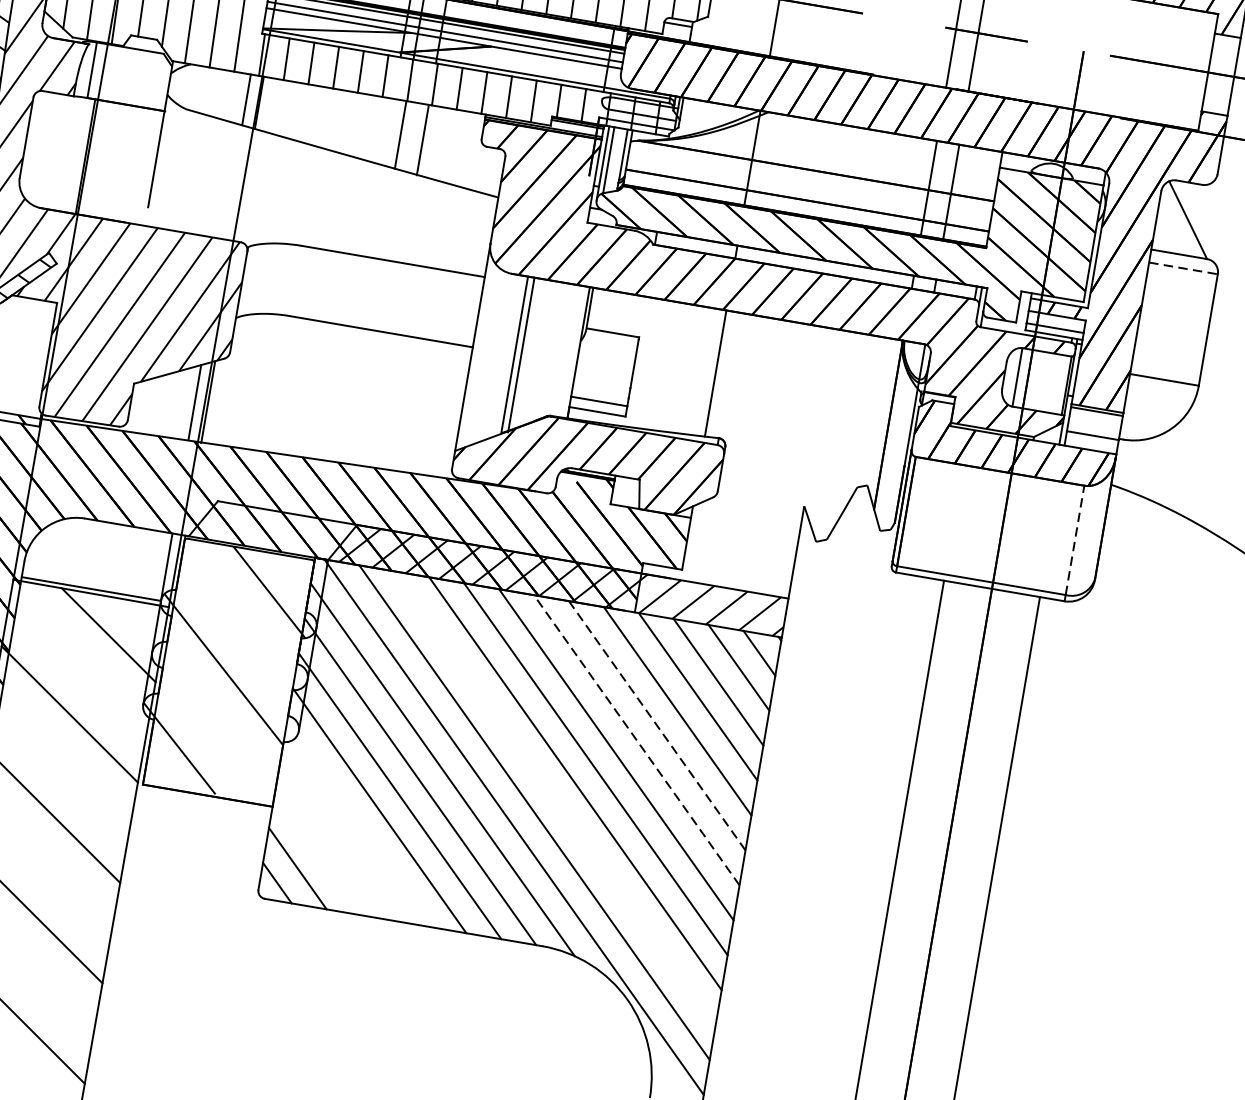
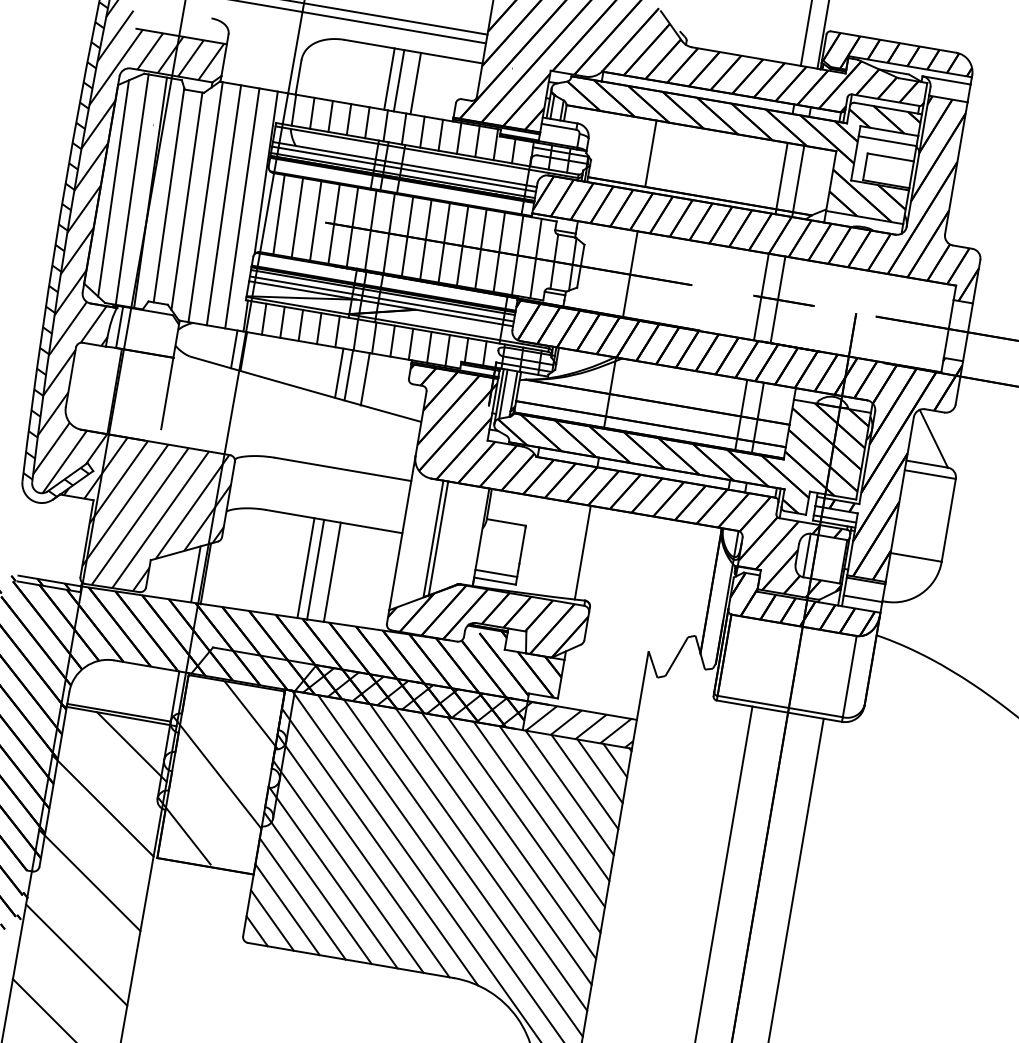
line: (388, 130) -> (339, 372), added
line: (1183, 268) -> (930, 474), dashed -> solid
line: (342, 393) -> (305, 567), added
line: (355, 396) -> (315, 569), added
line: (377, 398) -> (331, 571), added
line: (1074, 540) -> (849, 676), dashed -> solid
line: (657, 724) -> (539, 813), dashed -> solid
line: (635, 739) -> (523, 824), dashed -> solid
line: (555, 797) -> (463, 867), added
line: (358, 825) -> (317, 888), added
line: (338, 839) -> (302, 898), added
line: (318, 853) -> (287, 909), added

